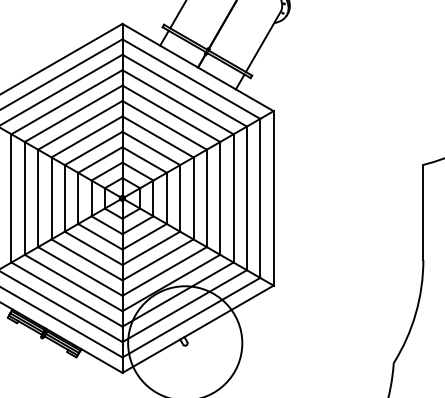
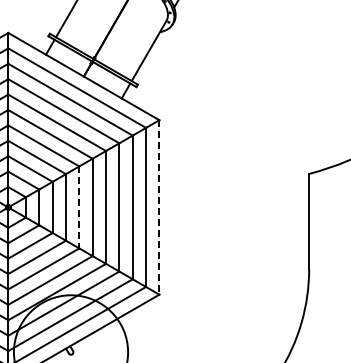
line: (193, 198) -> (79, 207), solid -> dashed
line: (273, 198) -> (159, 207), solid -> dashed

